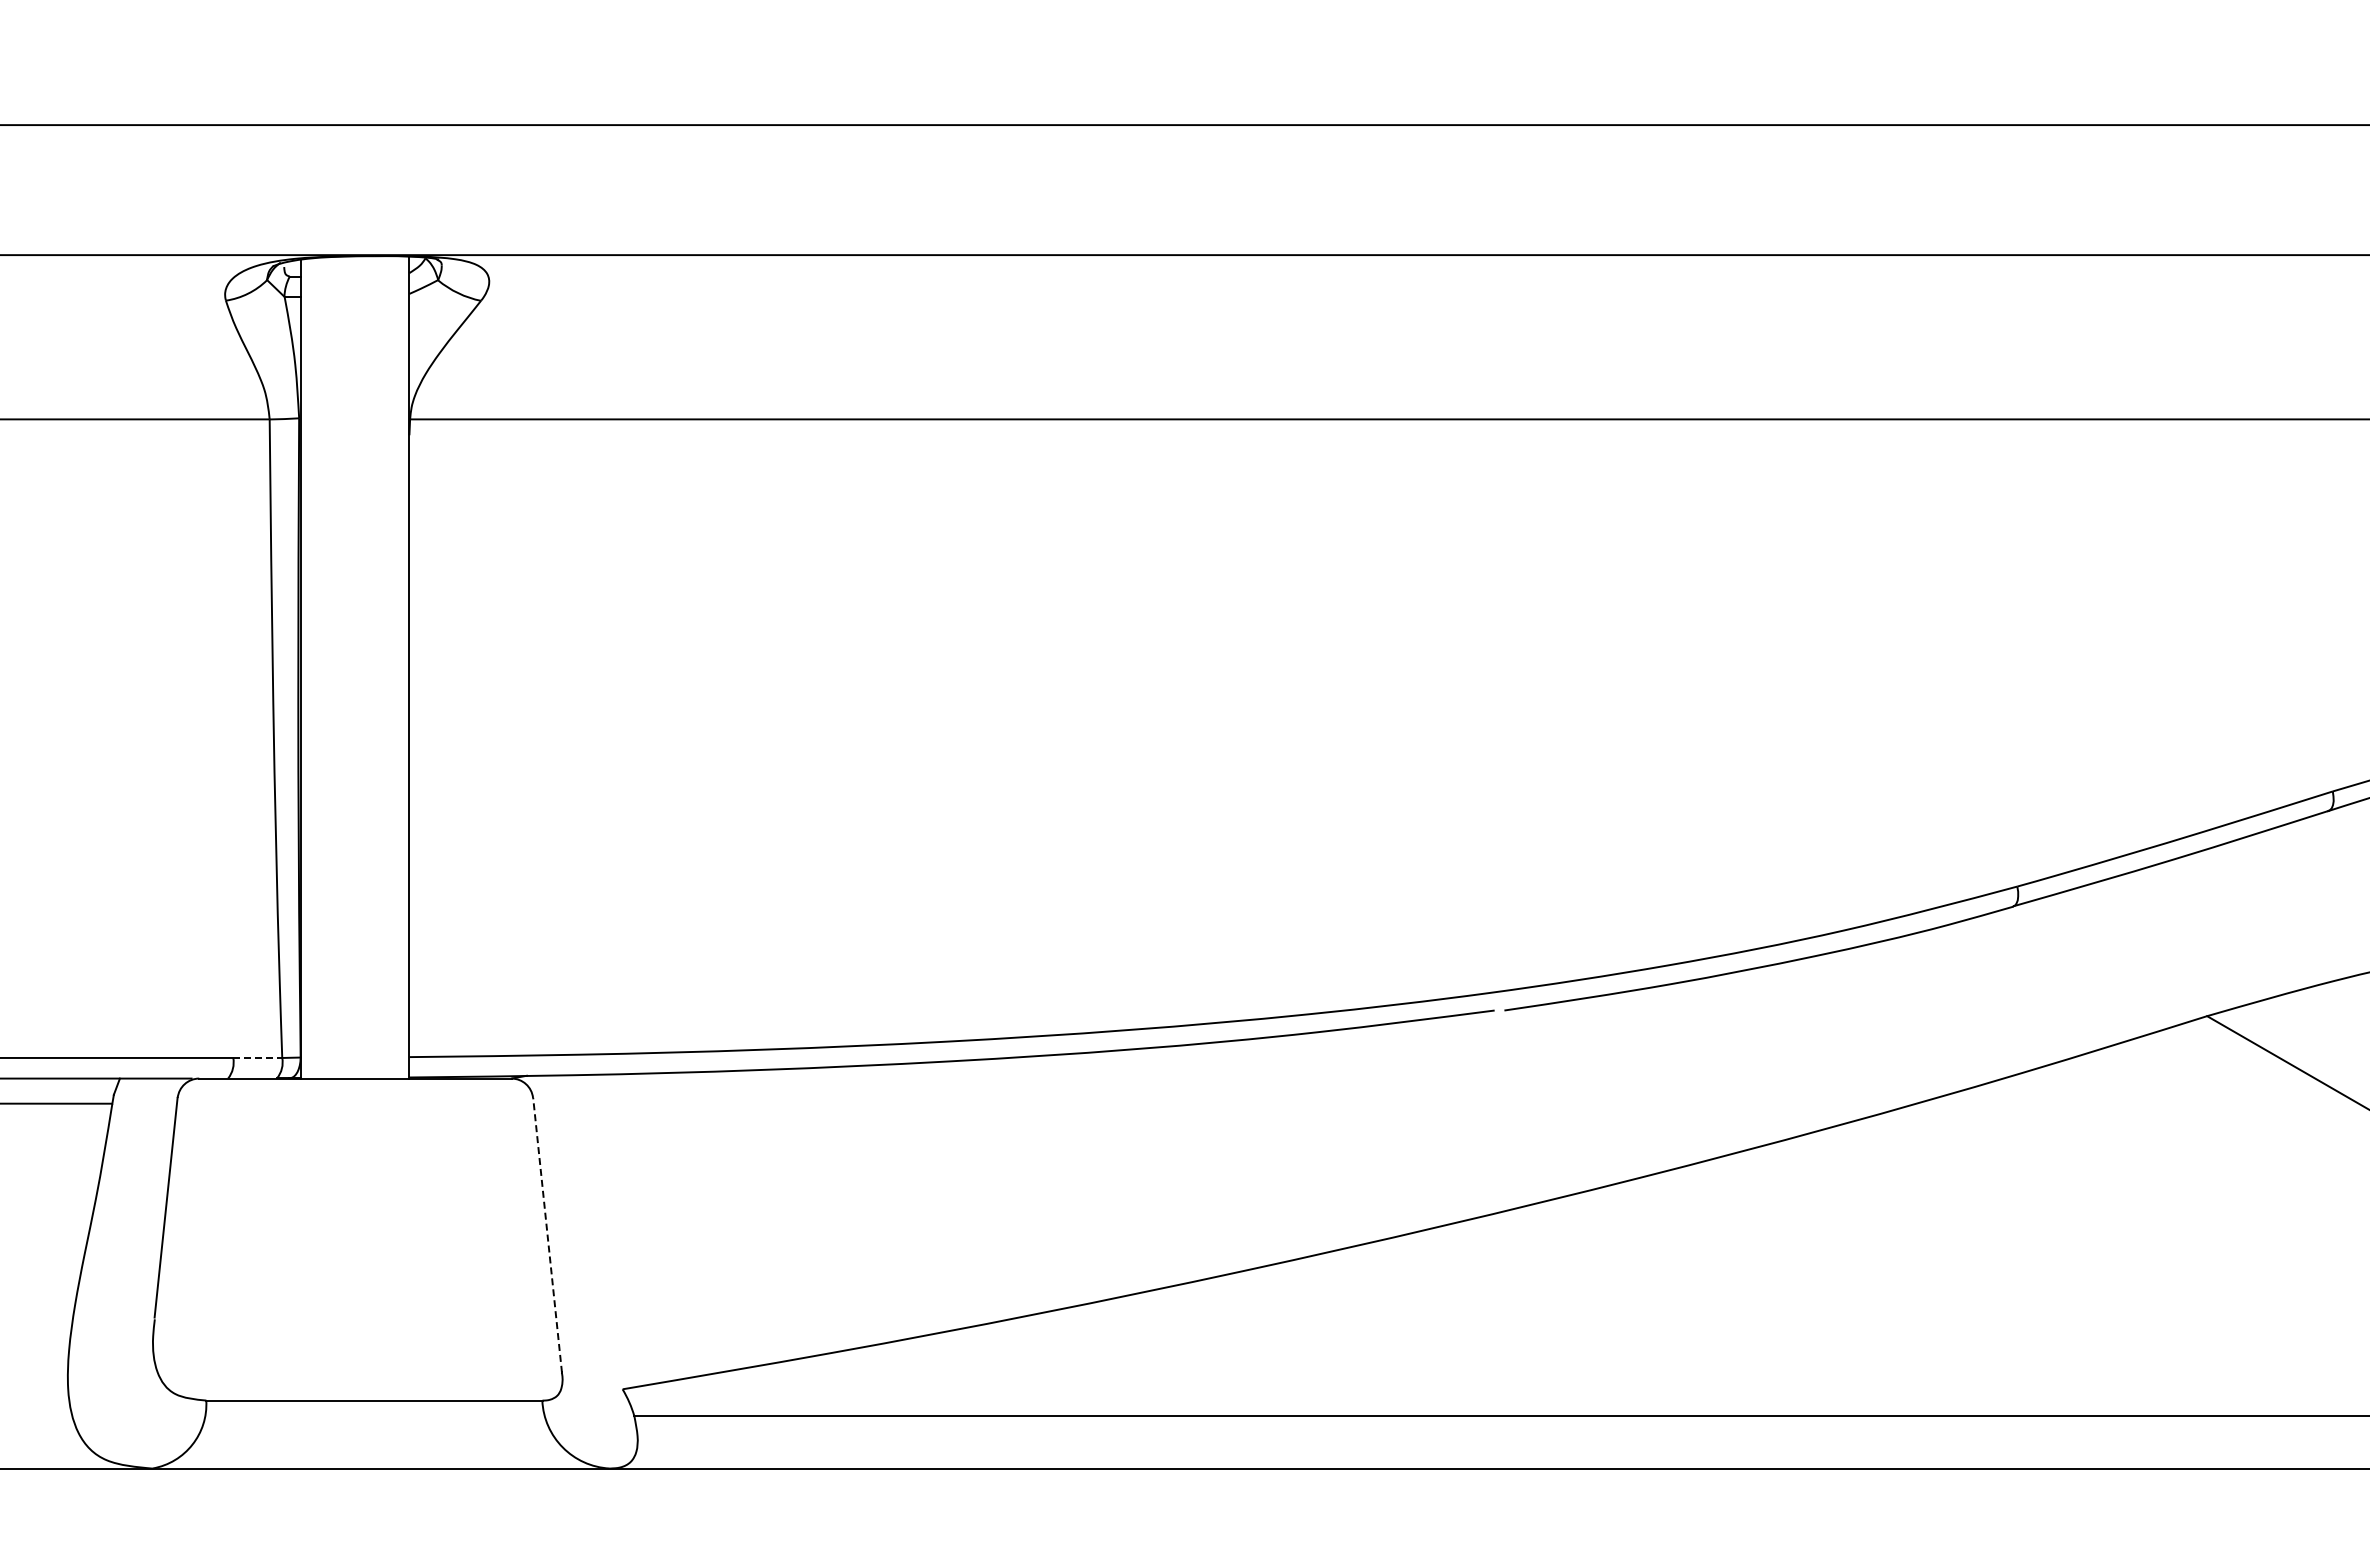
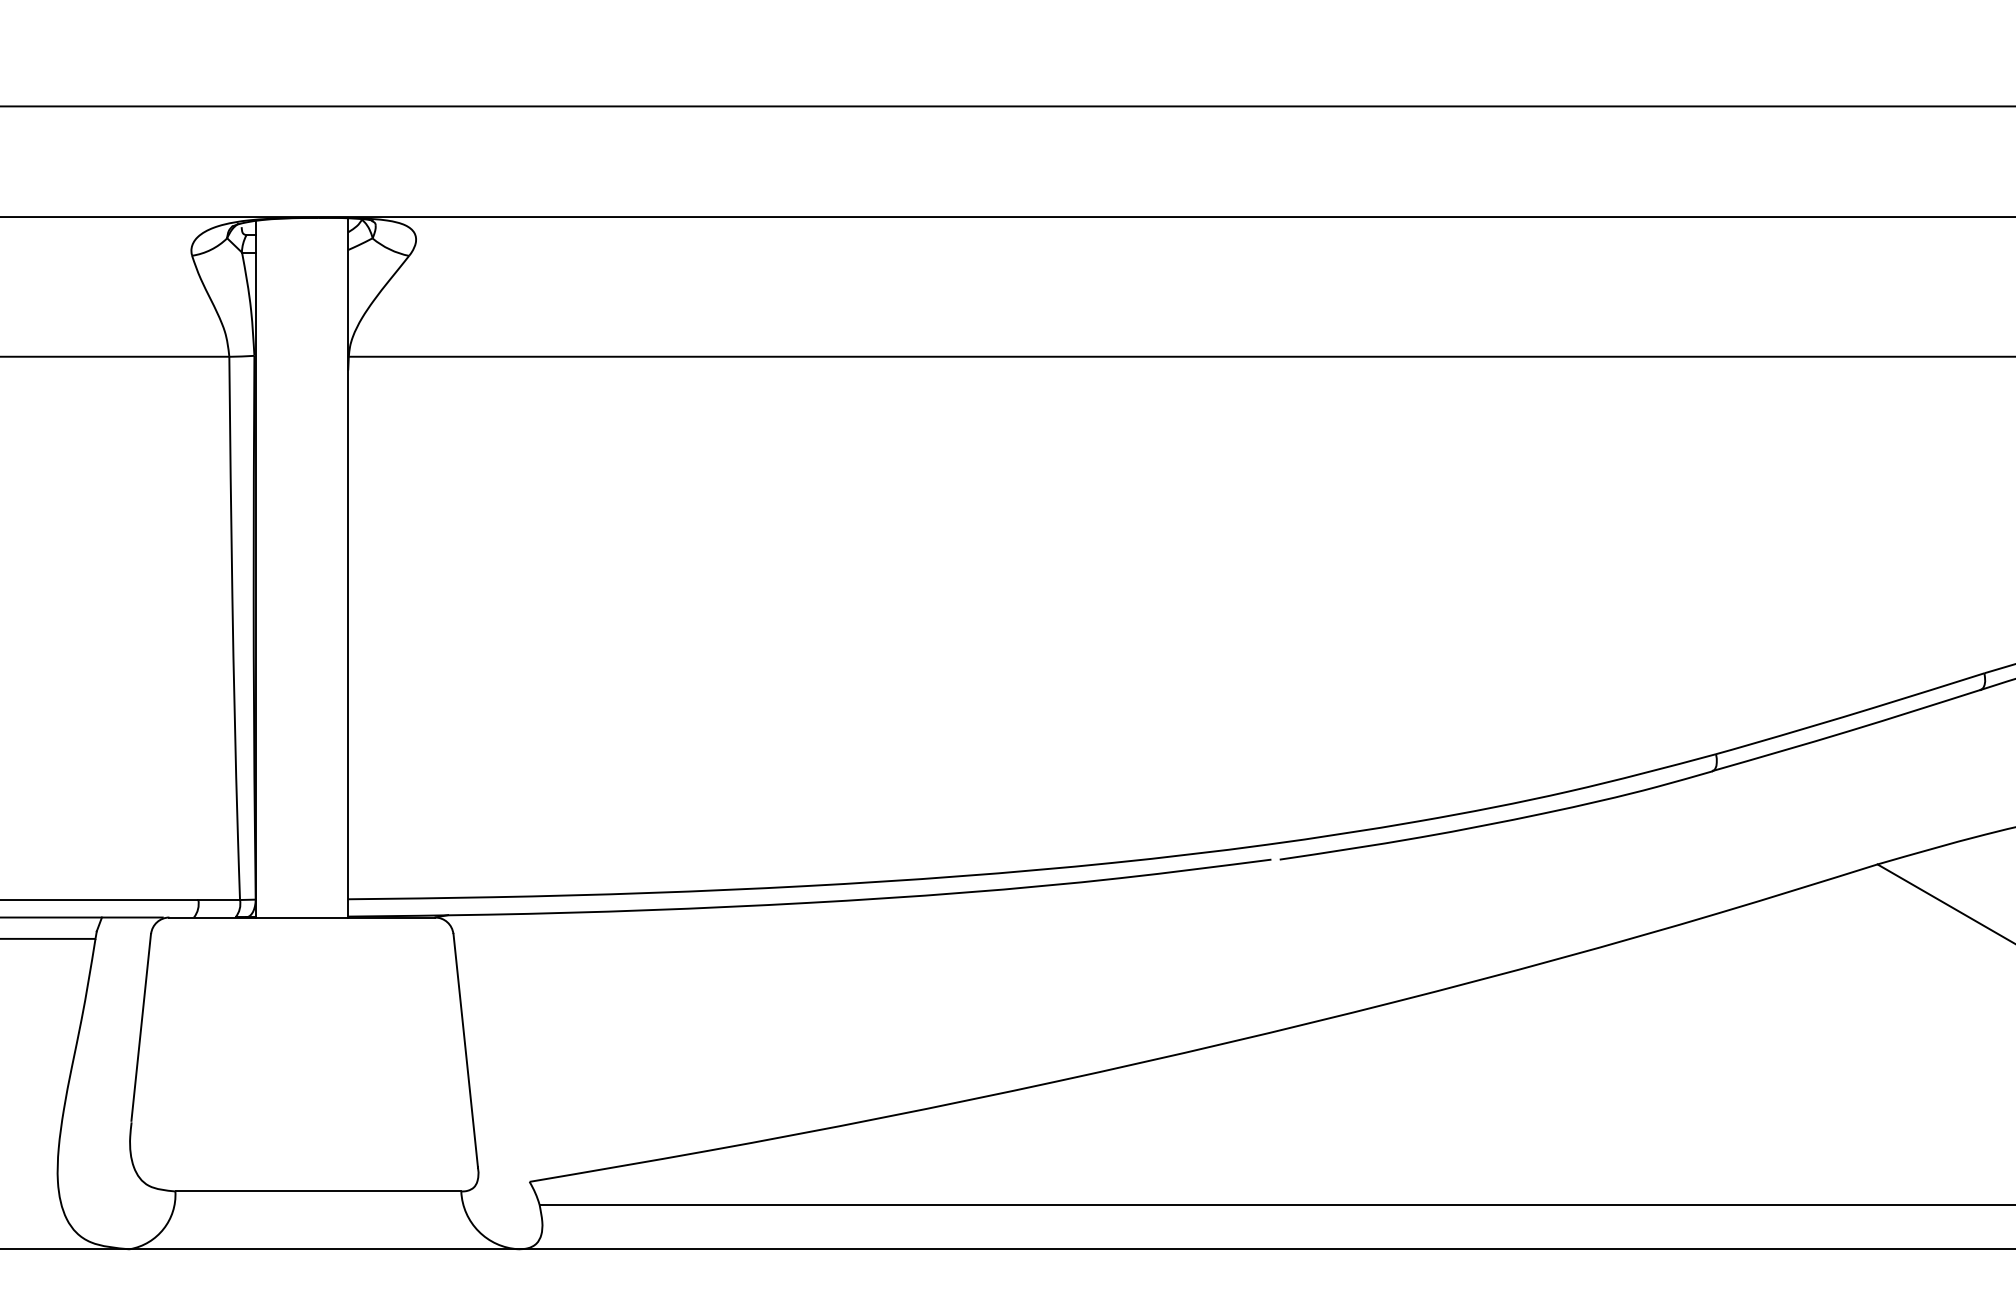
line: (258, 1057) -> (219, 899), dashed -> solid
line: (547, 1234) -> (465, 1050), dashed -> solid

